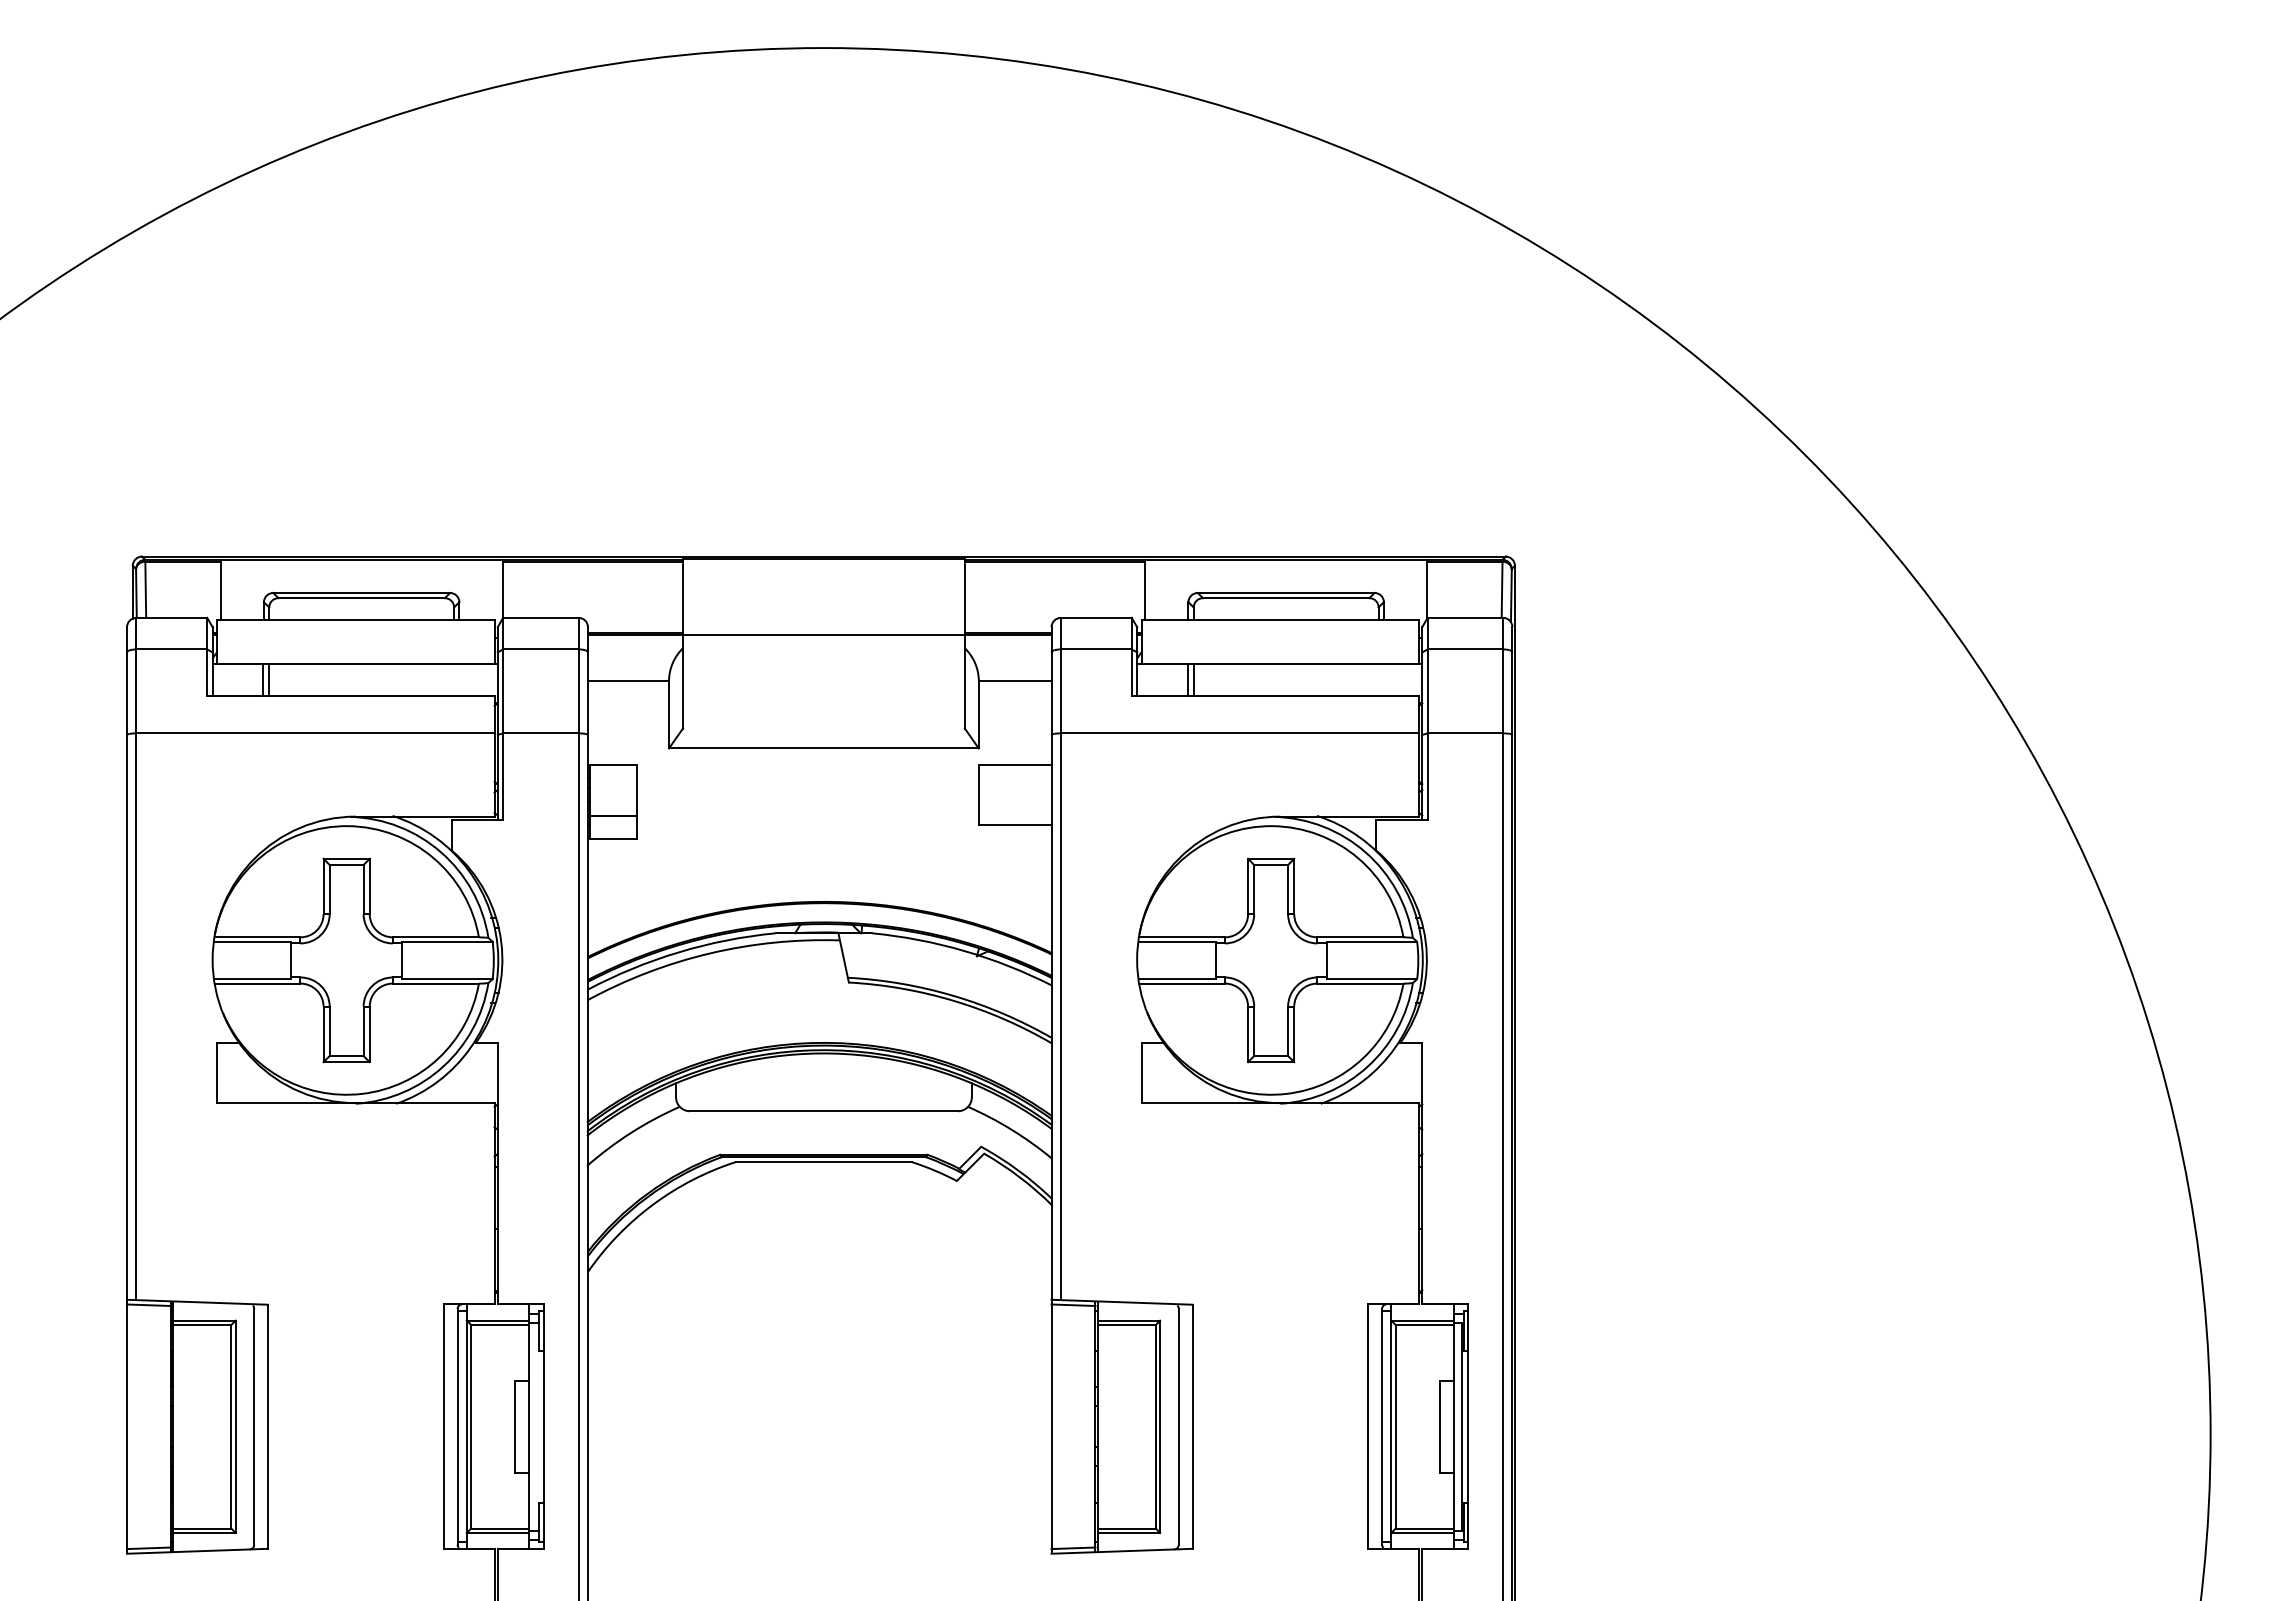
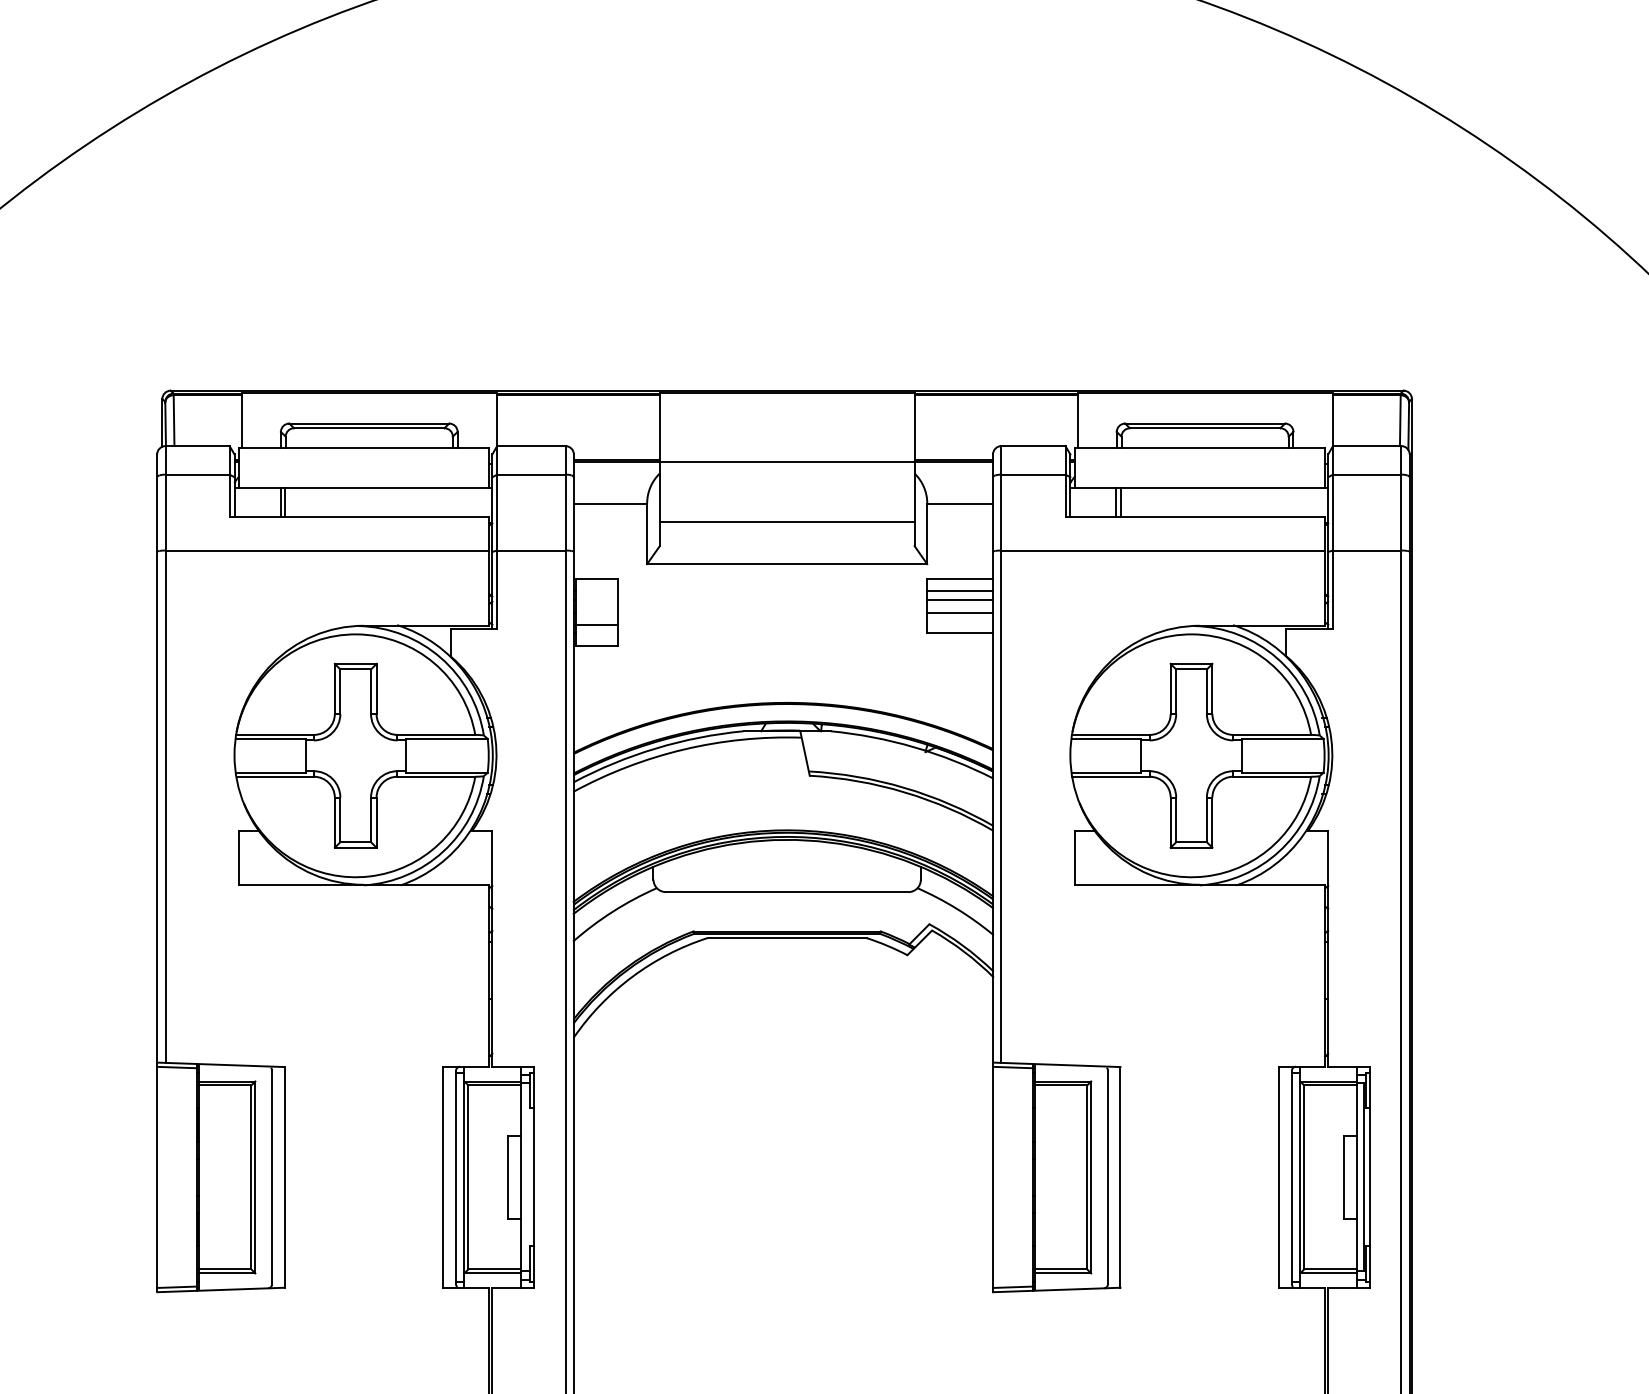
line: (823, 702) -> (786, 522), added
line: (1014, 778) -> (959, 591), added
line: (1014, 788) -> (959, 600), added
line: (1014, 801) -> (959, 612), added

